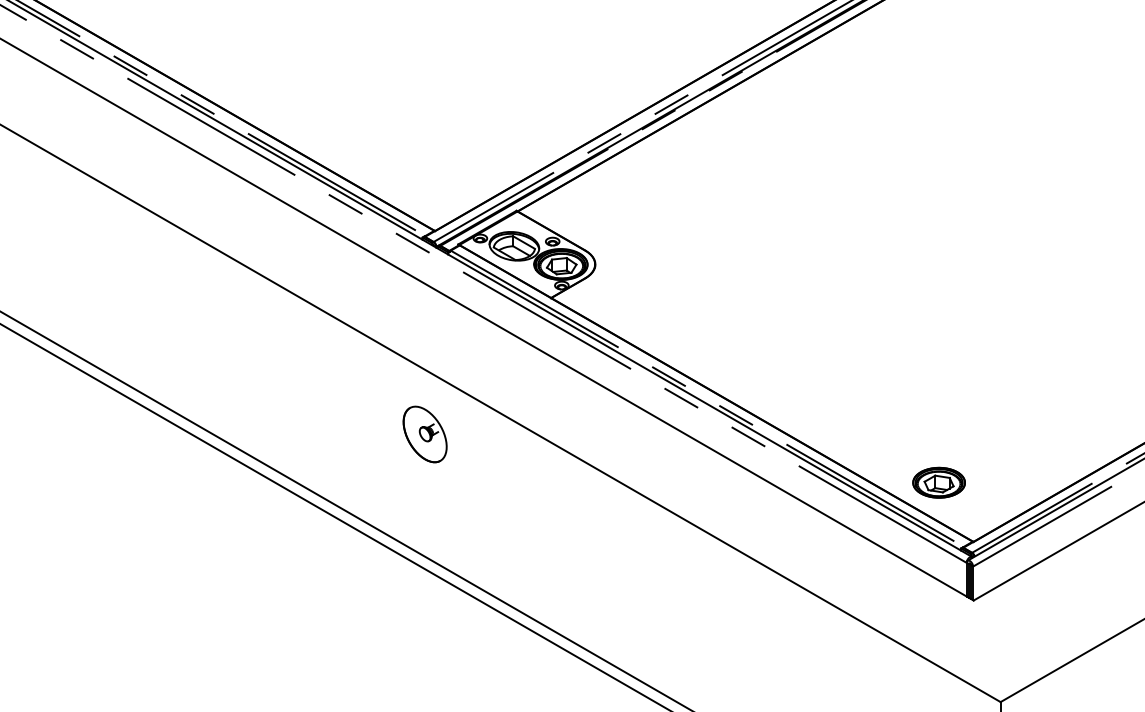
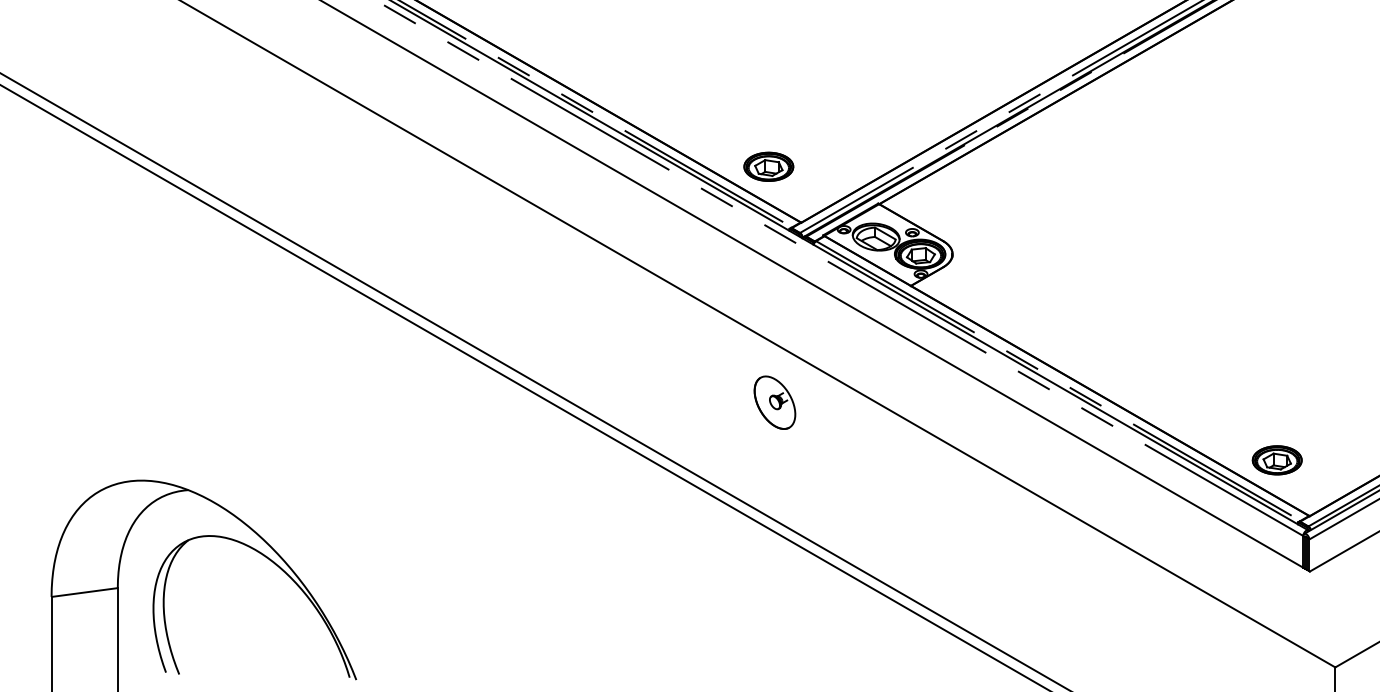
part: (400, 171) -> (768, 166), added
part: (424, 434) -> (774, 402), moved

